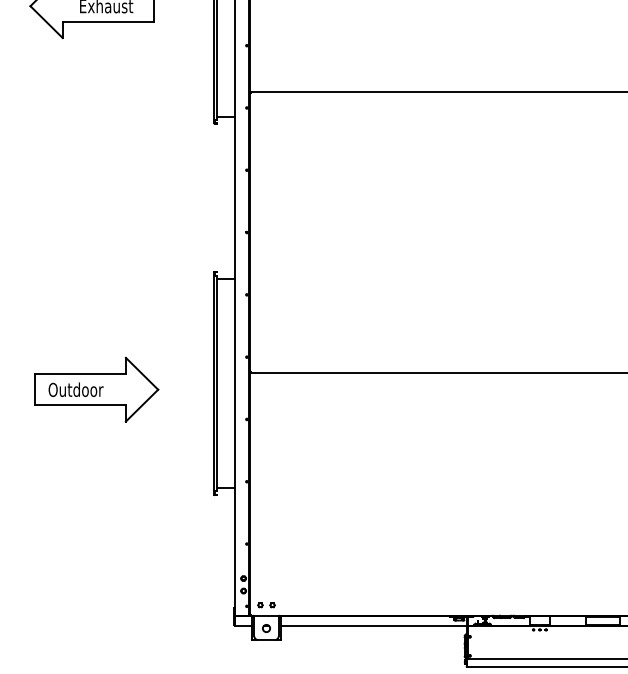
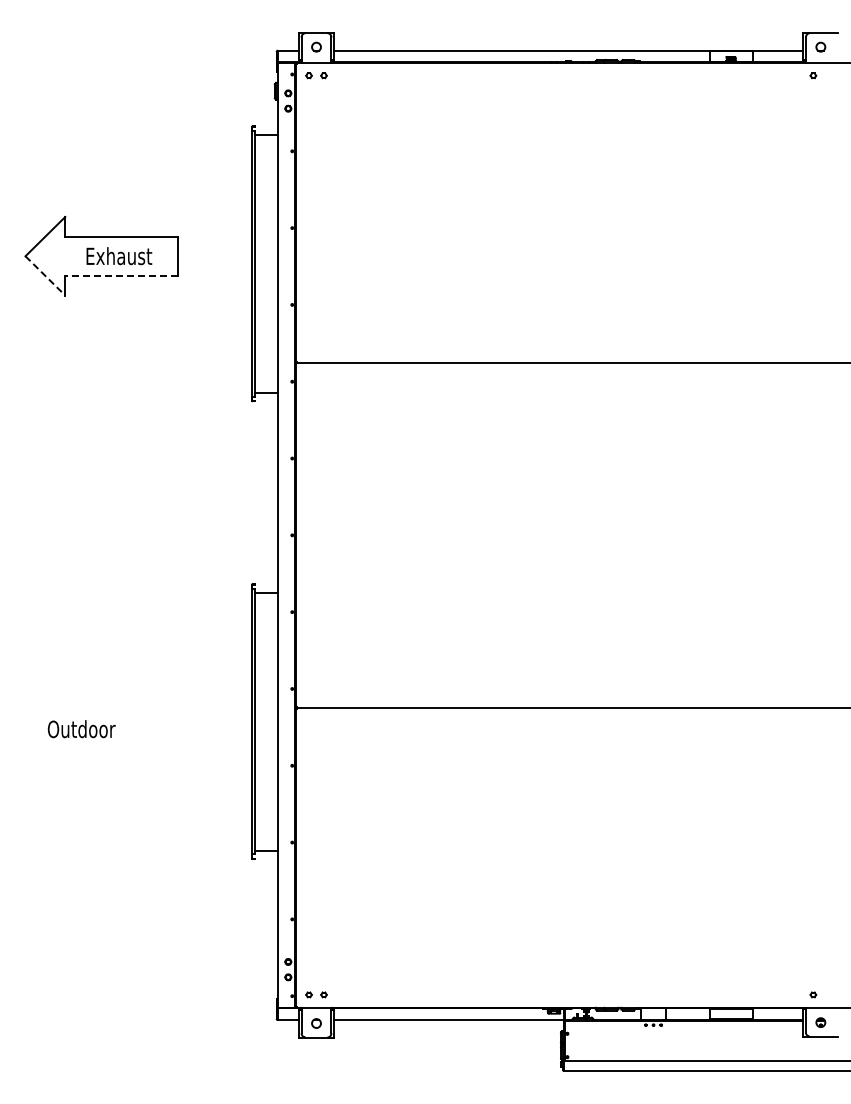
line: (46, 21) -> (45, 275), solid -> dashed
line: (108, 21) -> (121, 275), solid -> dashed
part: (96, 389) -> (107, 728), removed

